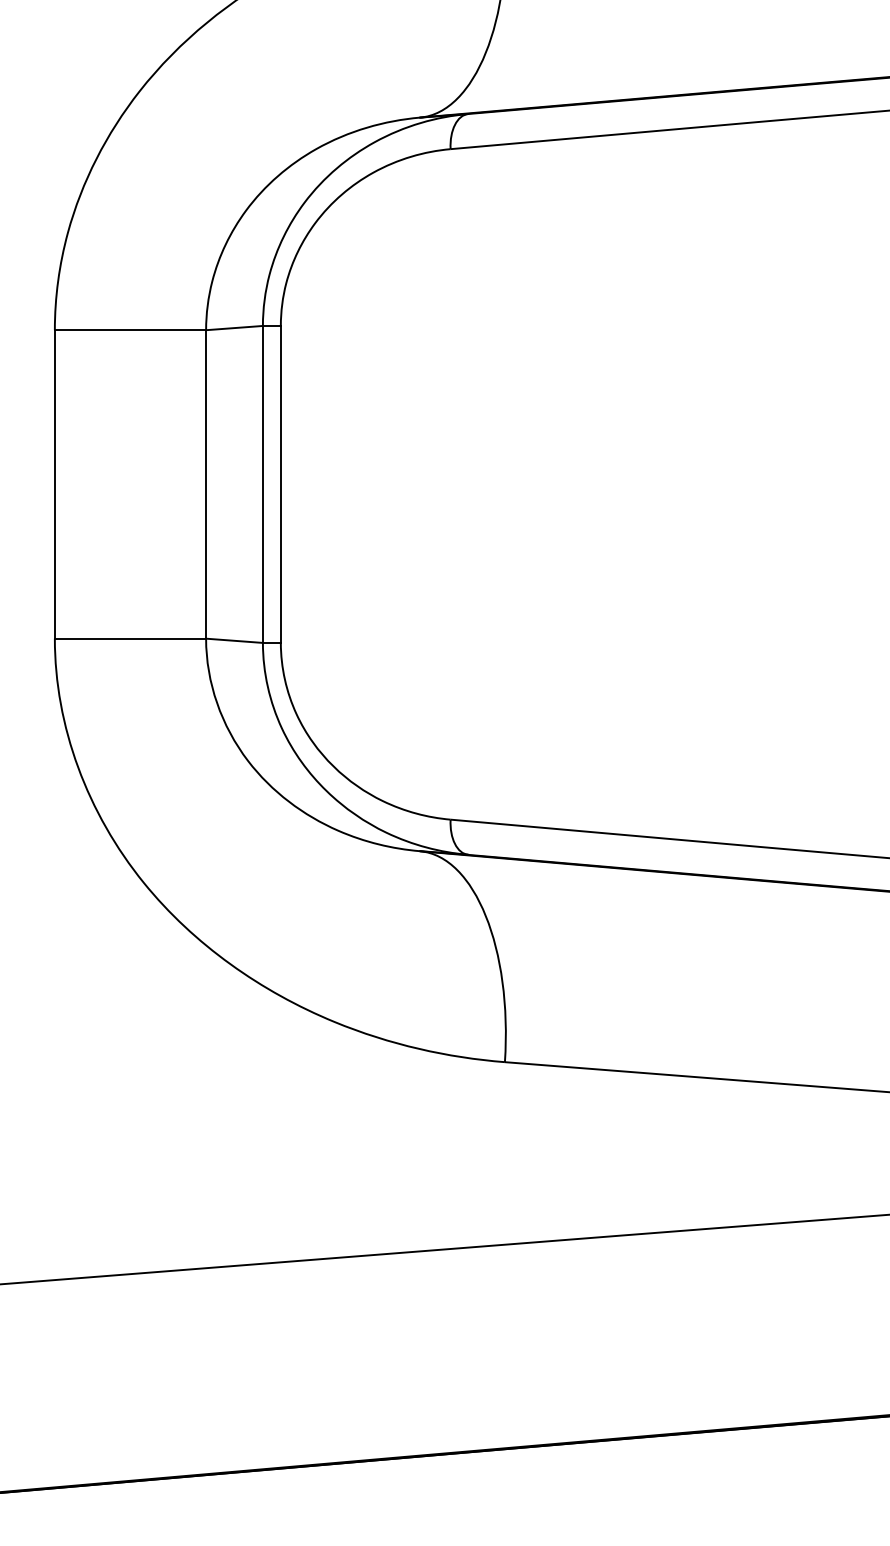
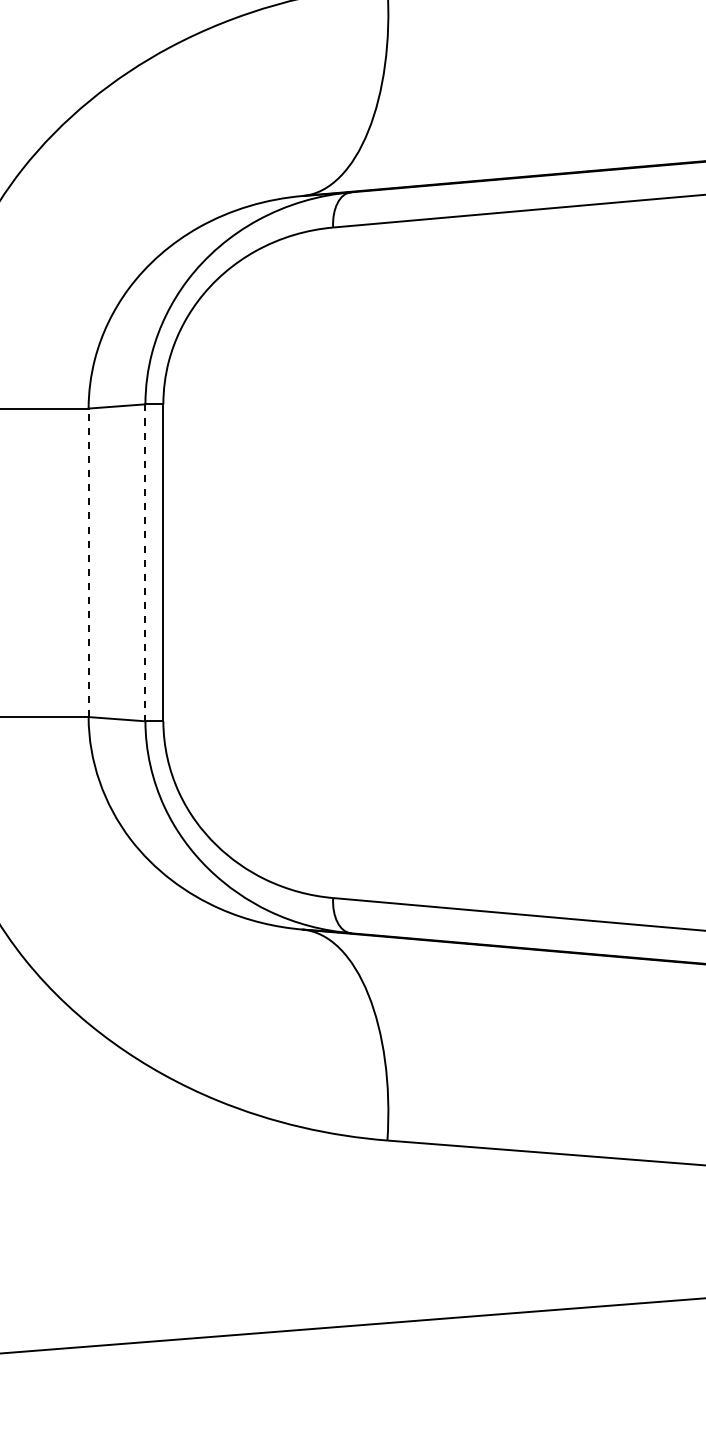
line: (206, 483) -> (89, 561), solid -> dashed
line: (262, 484) -> (145, 562), solid -> dashed

